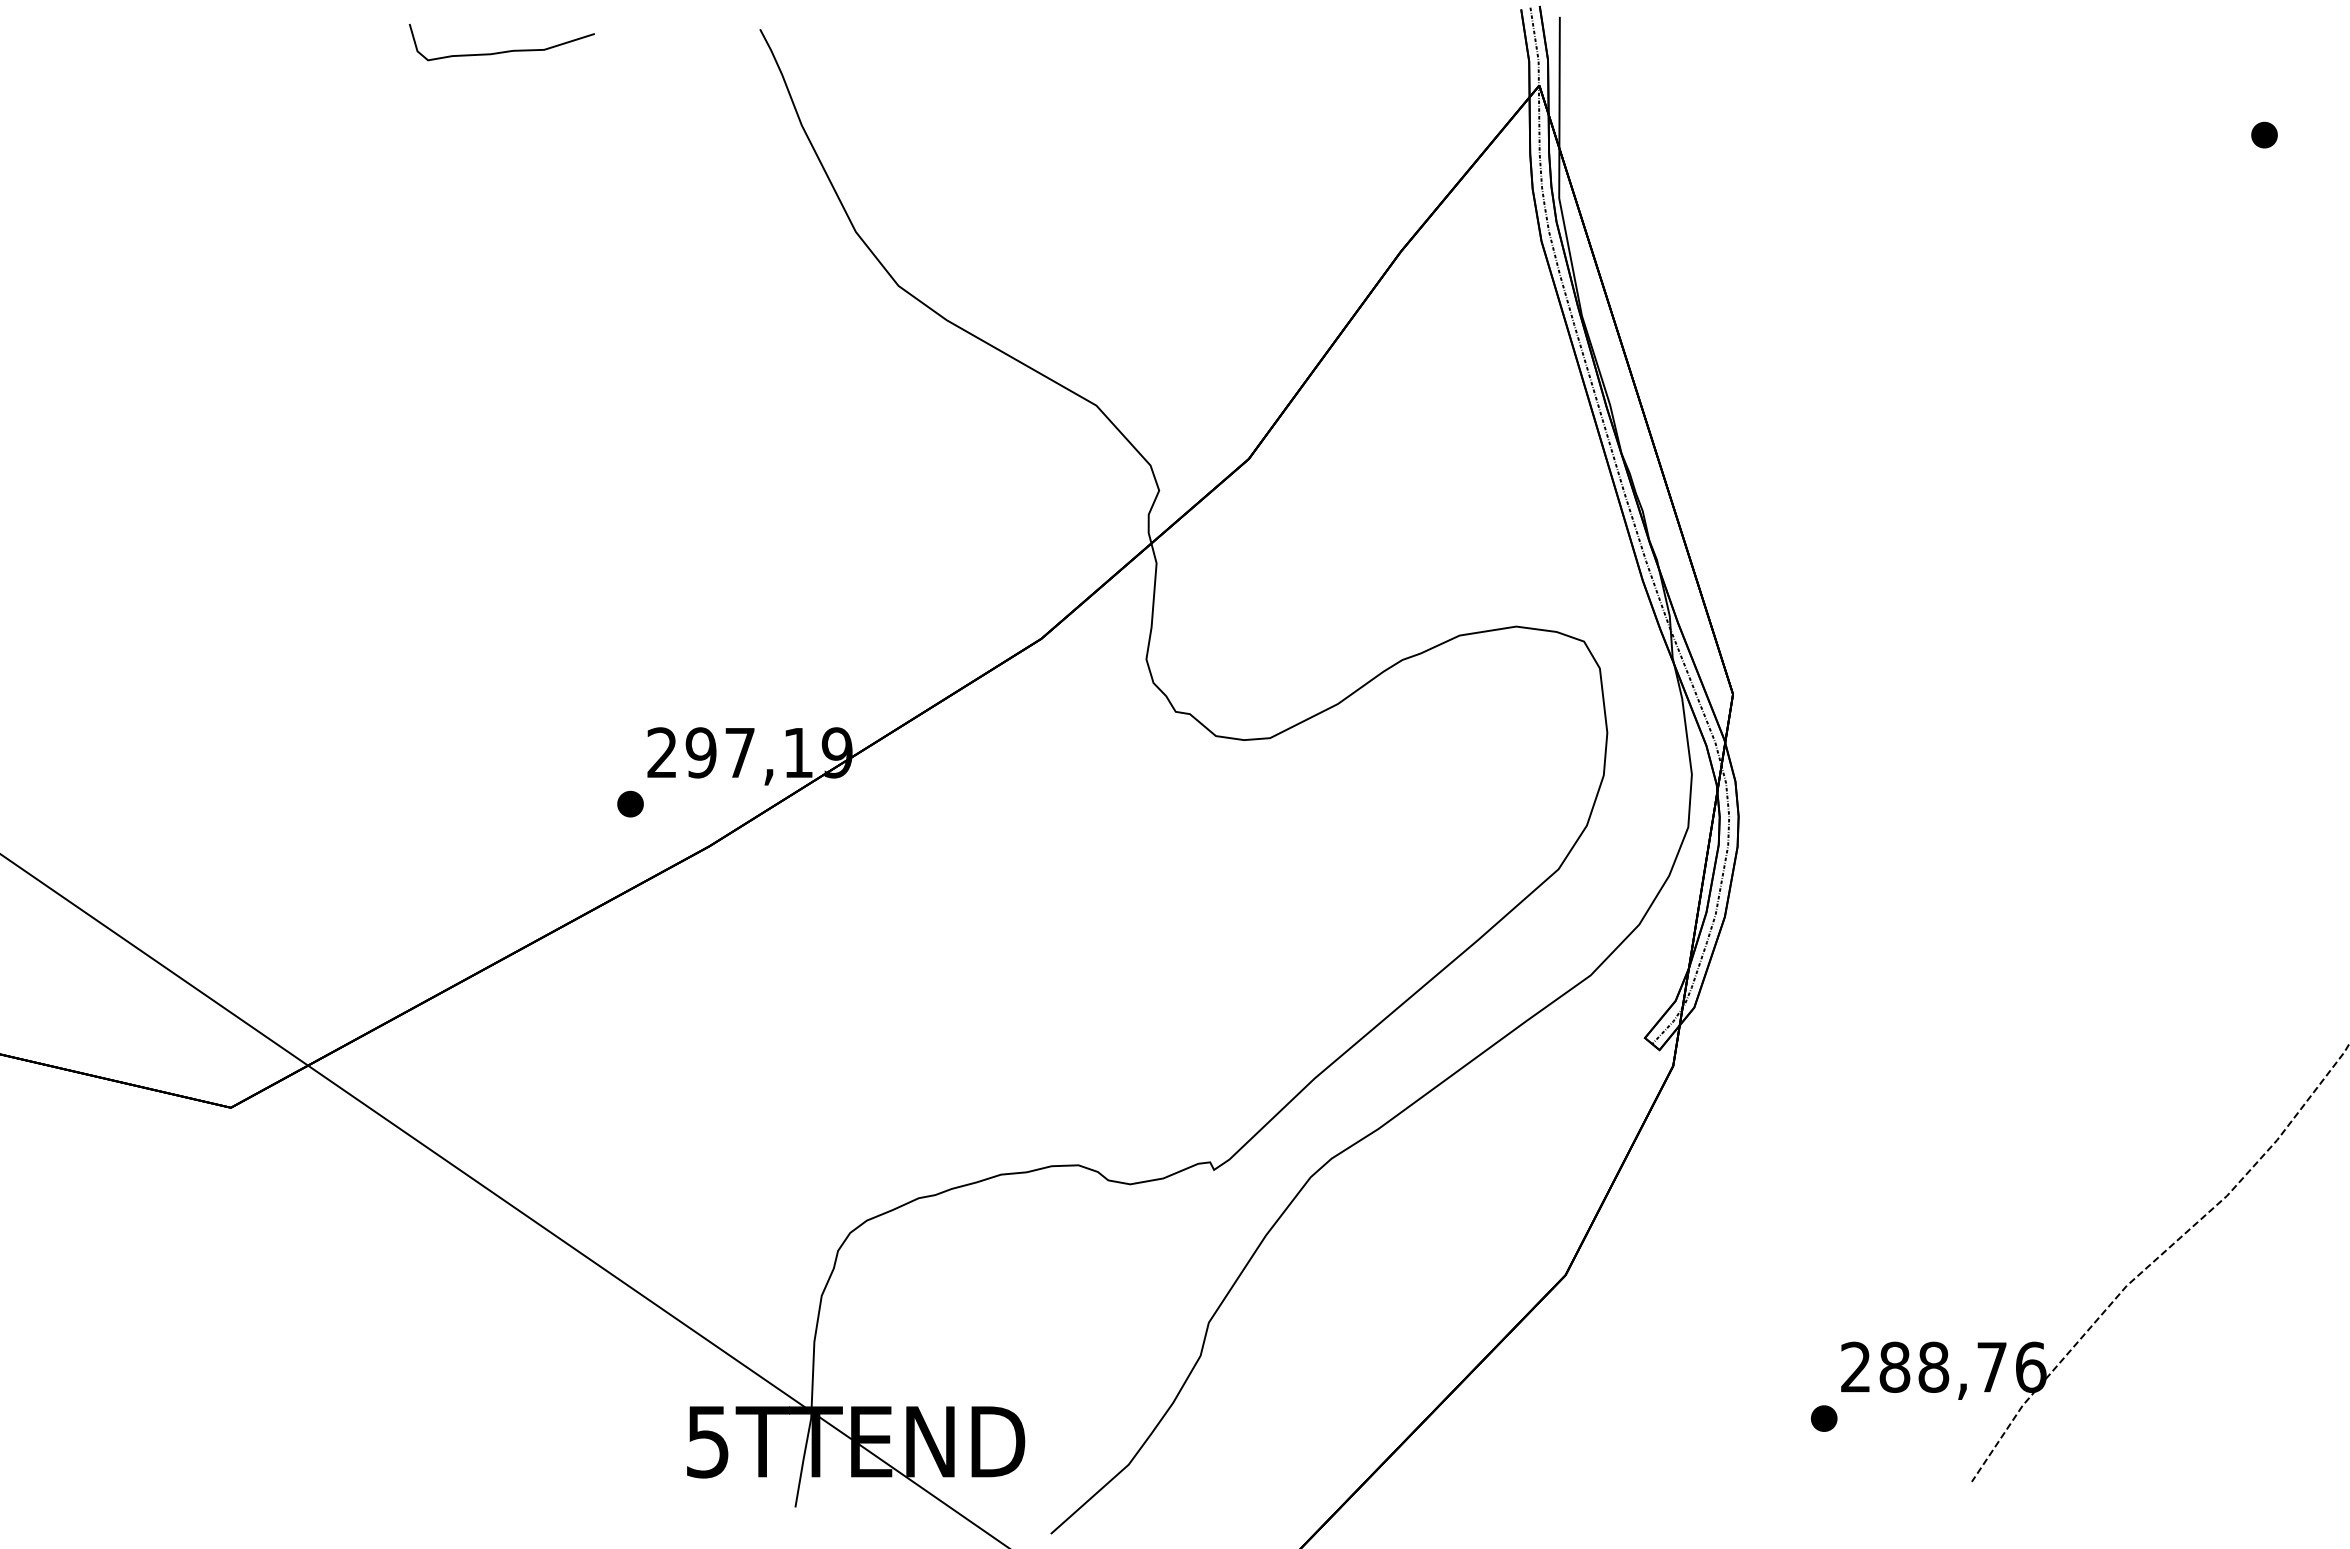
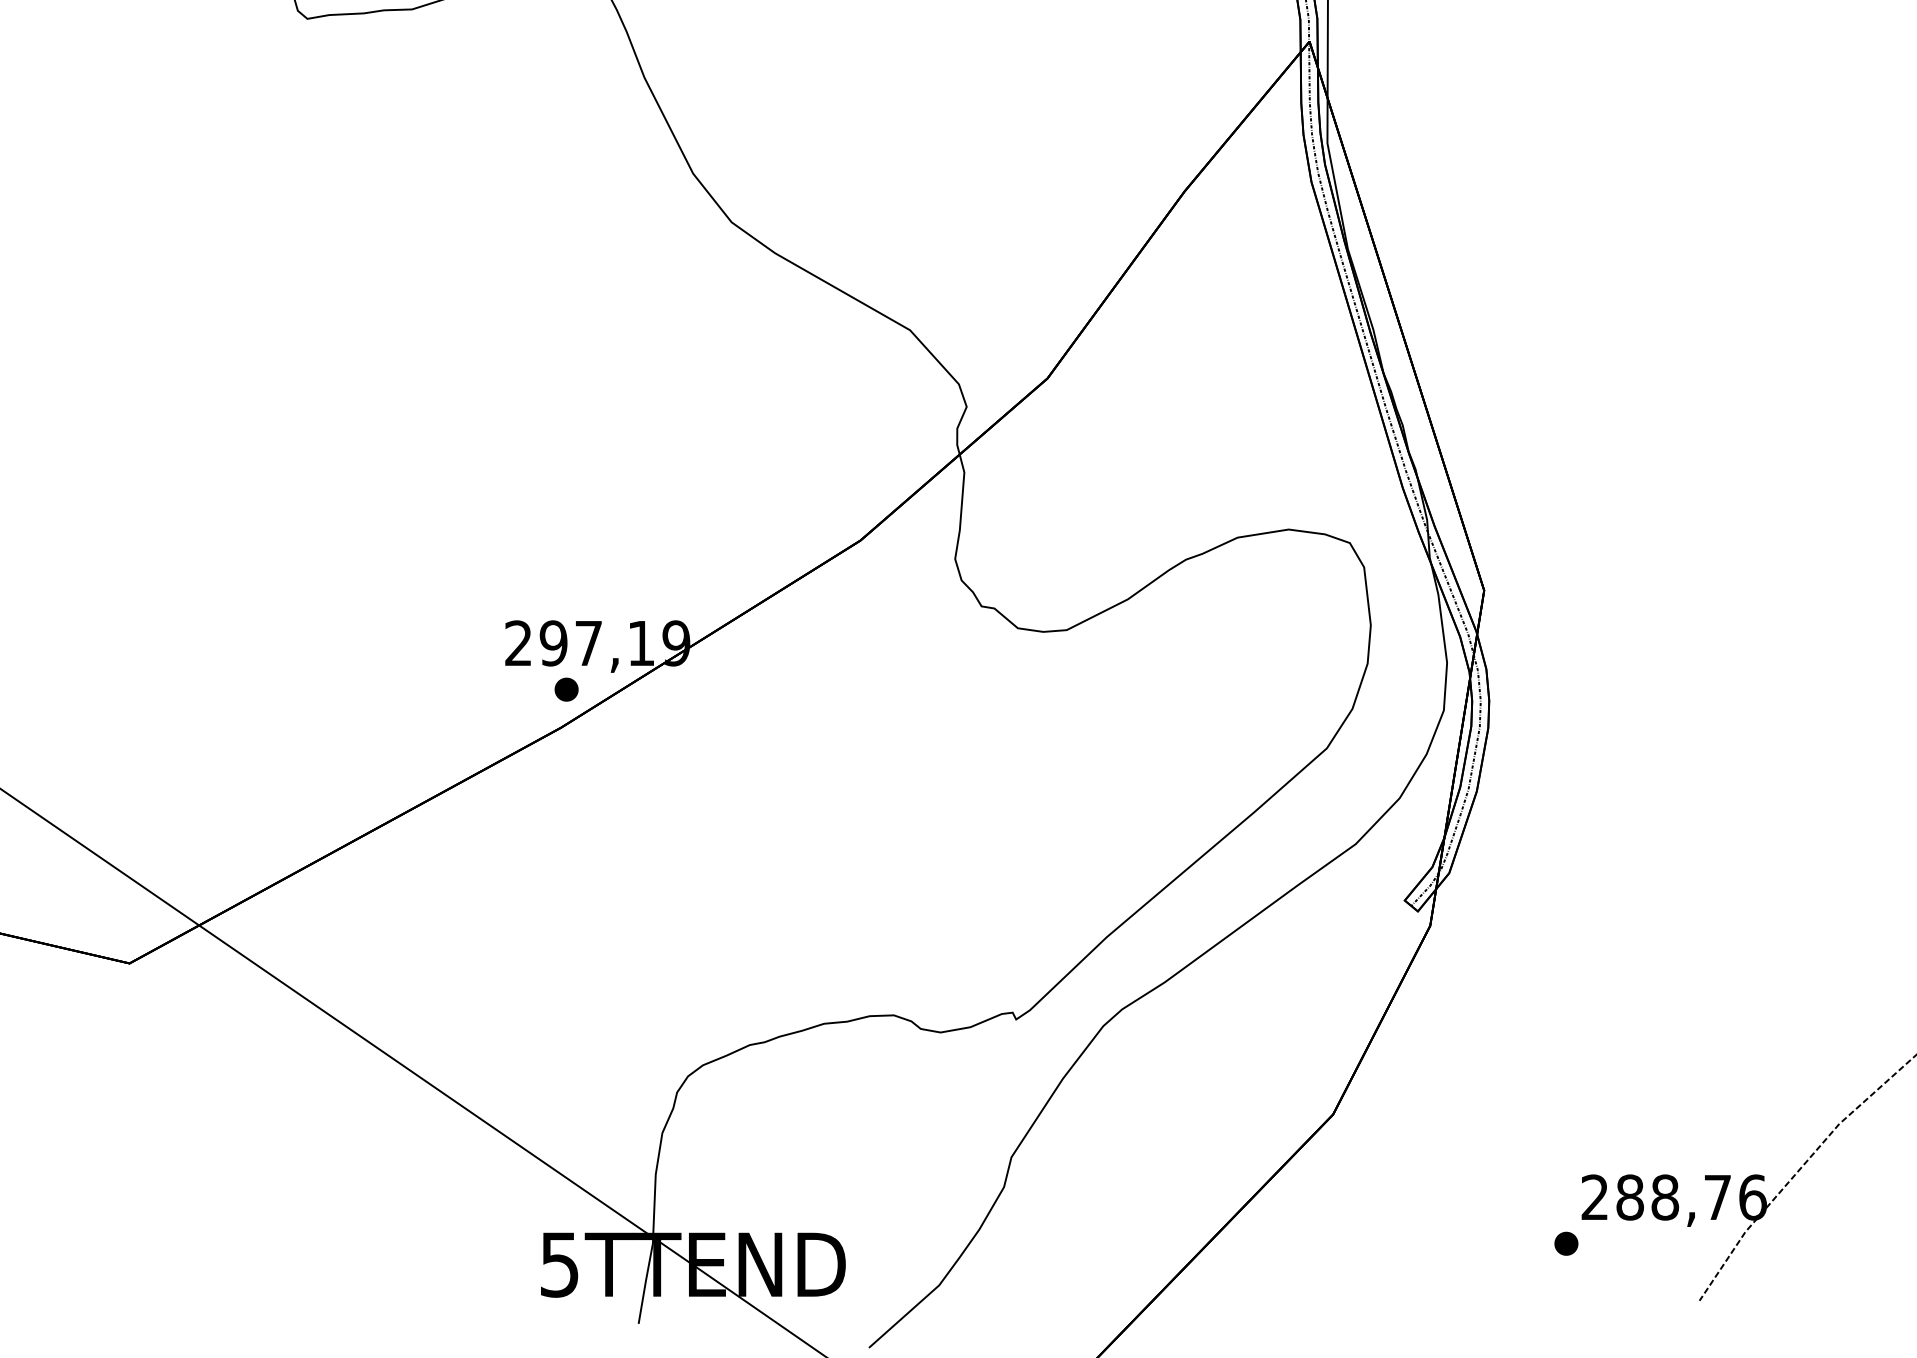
part: (630, 803) -> (566, 689), moved

